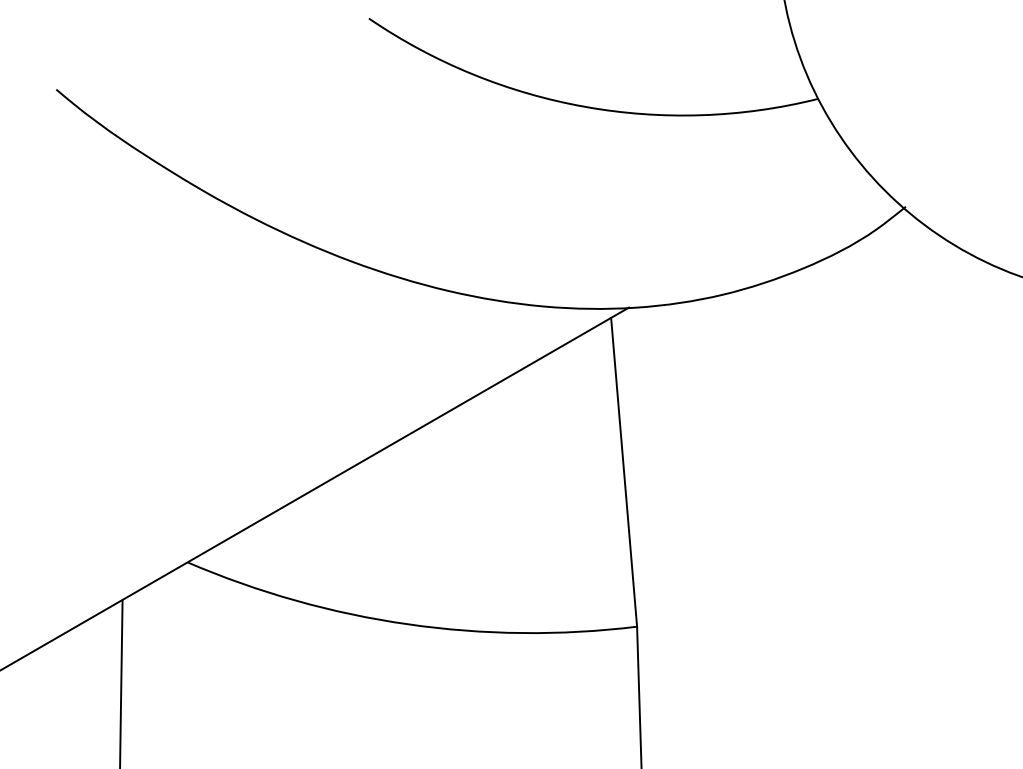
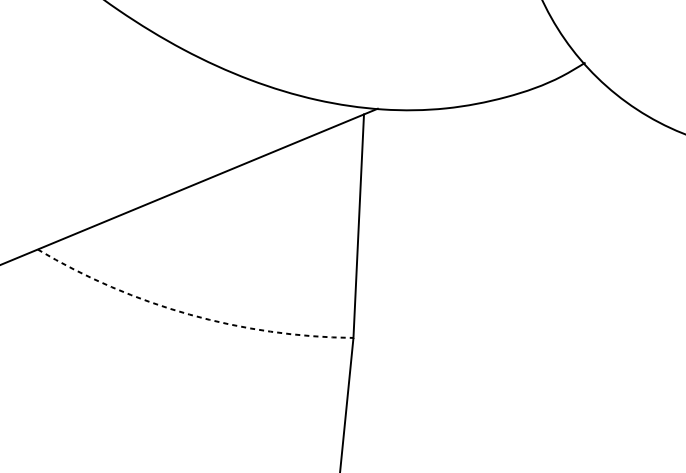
arc: (408, 624) -> (190, 314), solid -> dashed

